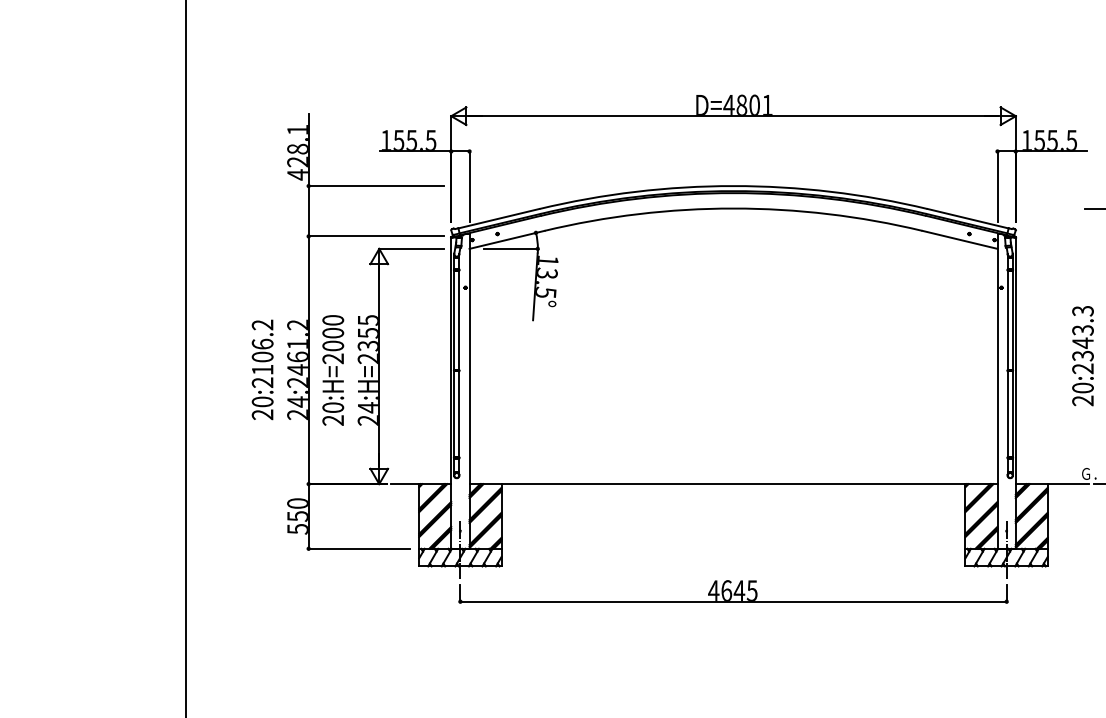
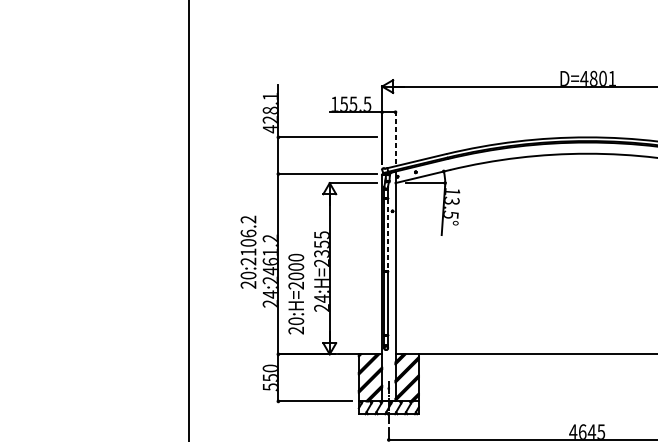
line: (469, 186) -> (395, 137), solid -> dashed
line: (459, 320) -> (388, 235), solid -> dashed
text: (262, 369) -> (248, 251), moved
text: (333, 370) -> (296, 294), moved

